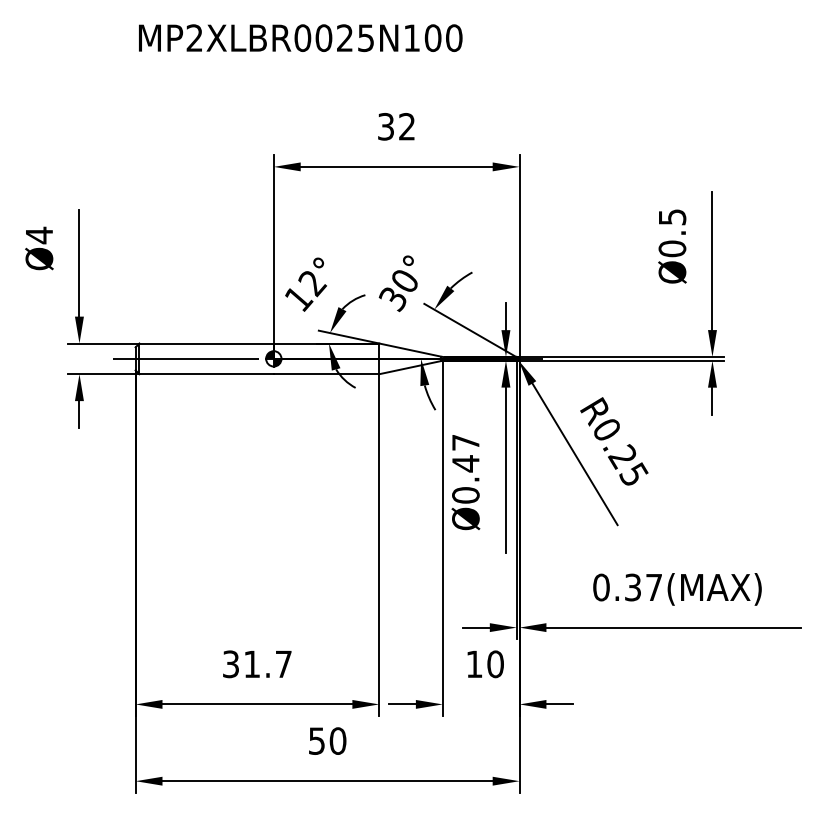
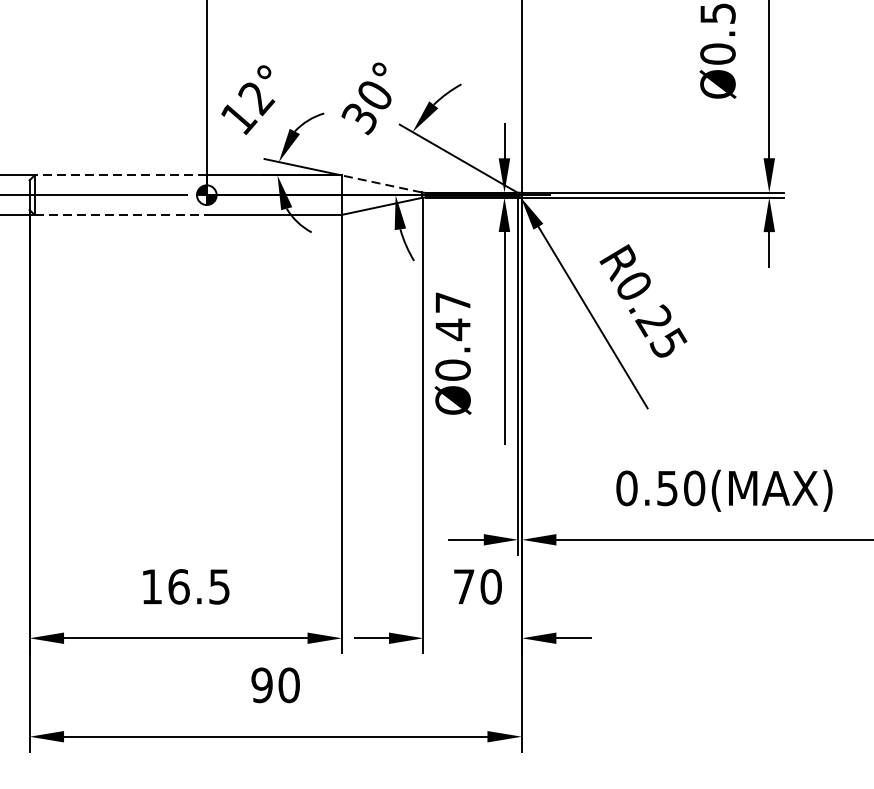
line: (206, 343) -> (120, 175), solid -> dashed
line: (410, 350) -> (382, 184), solid -> dashed
line: (207, 374) -> (121, 215), solid -> dashed
text: (643, 587) -> (680, 488), 0.37(MAX) -> 0.50(MAX)
text: (474, 663) -> (464, 585), 10 -> 70
text: (257, 664) -> (185, 587), 31.7 -> 16.5
text: (316, 740) -> (261, 684), 50 -> 90

